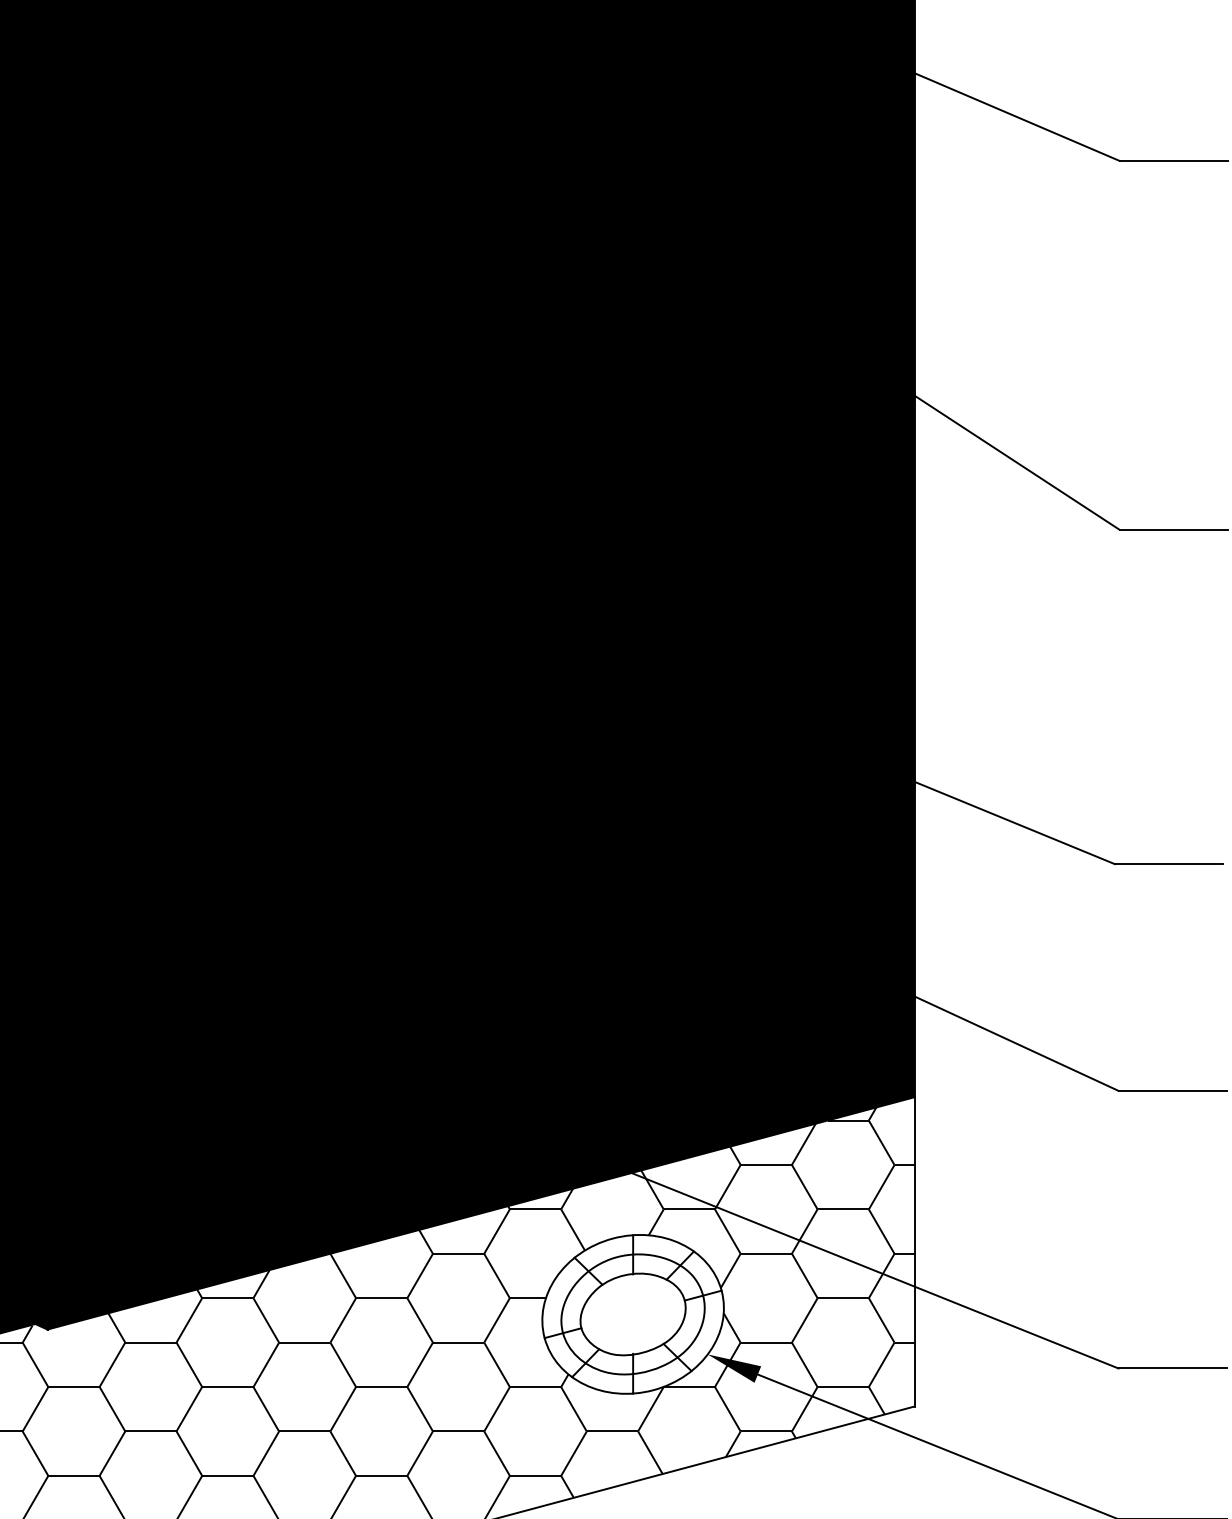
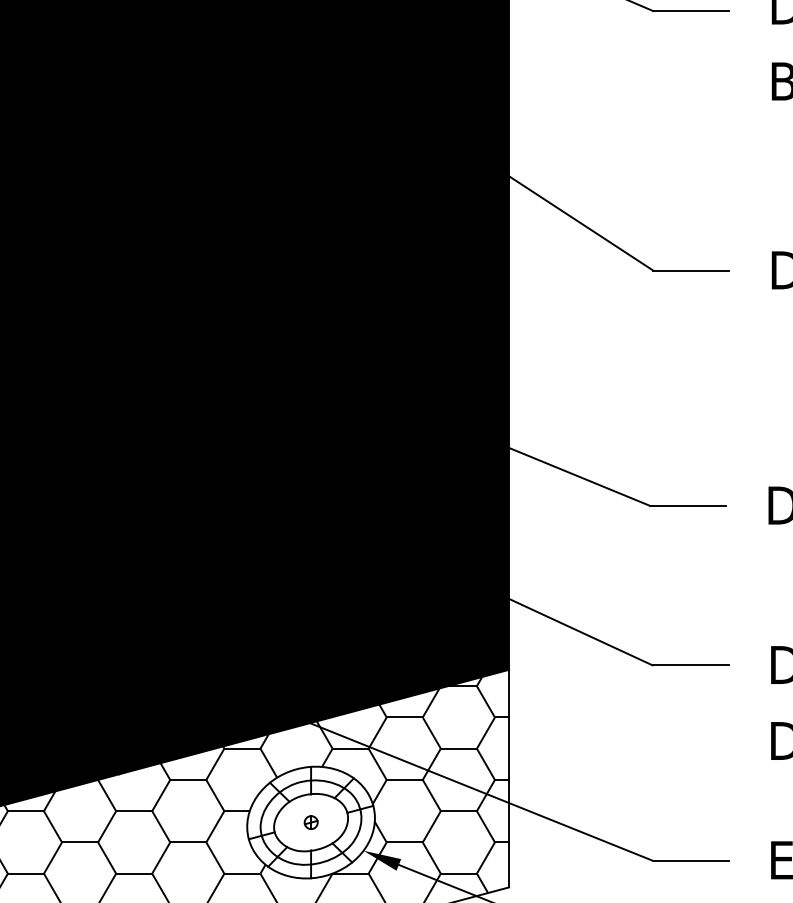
part: (633, 1314) -> (311, 822), added

